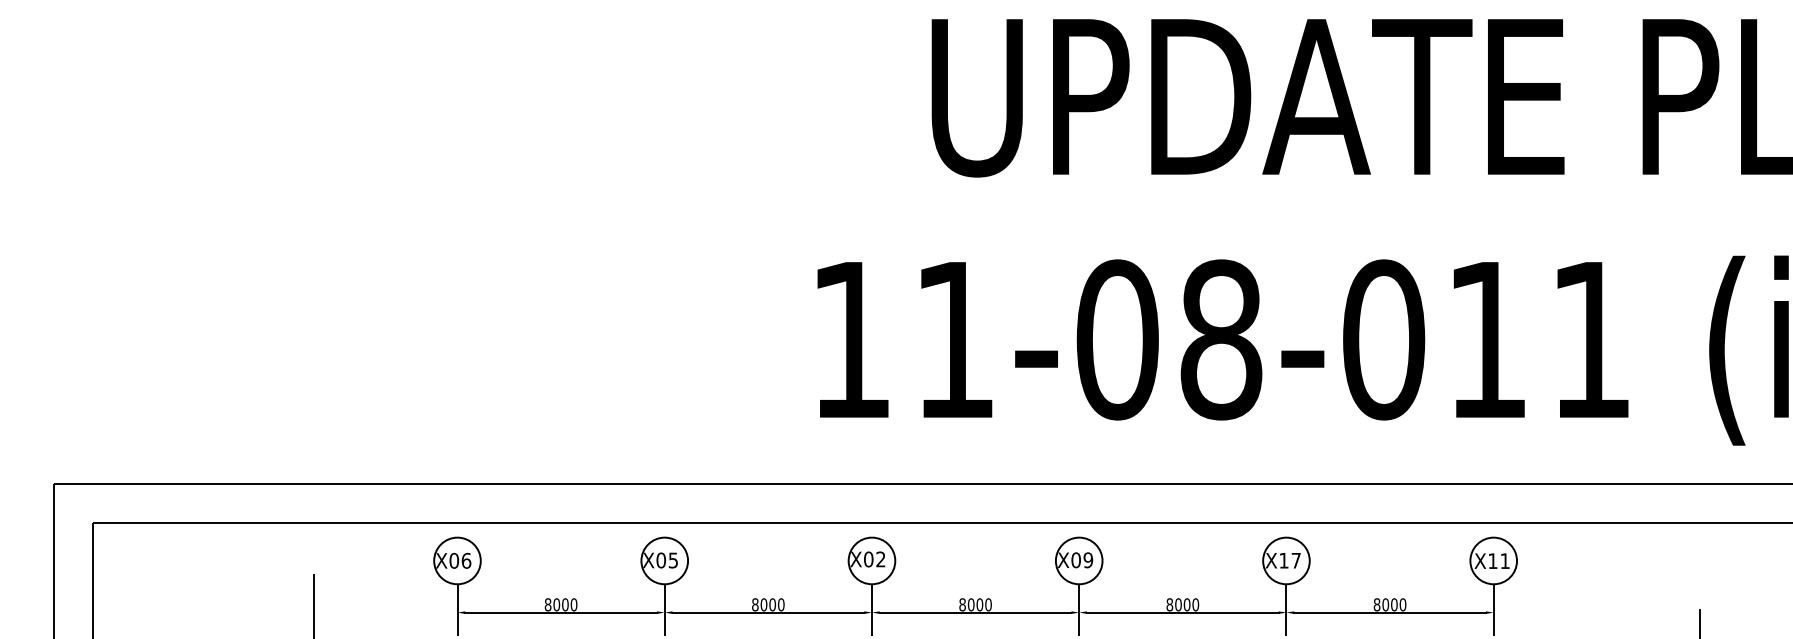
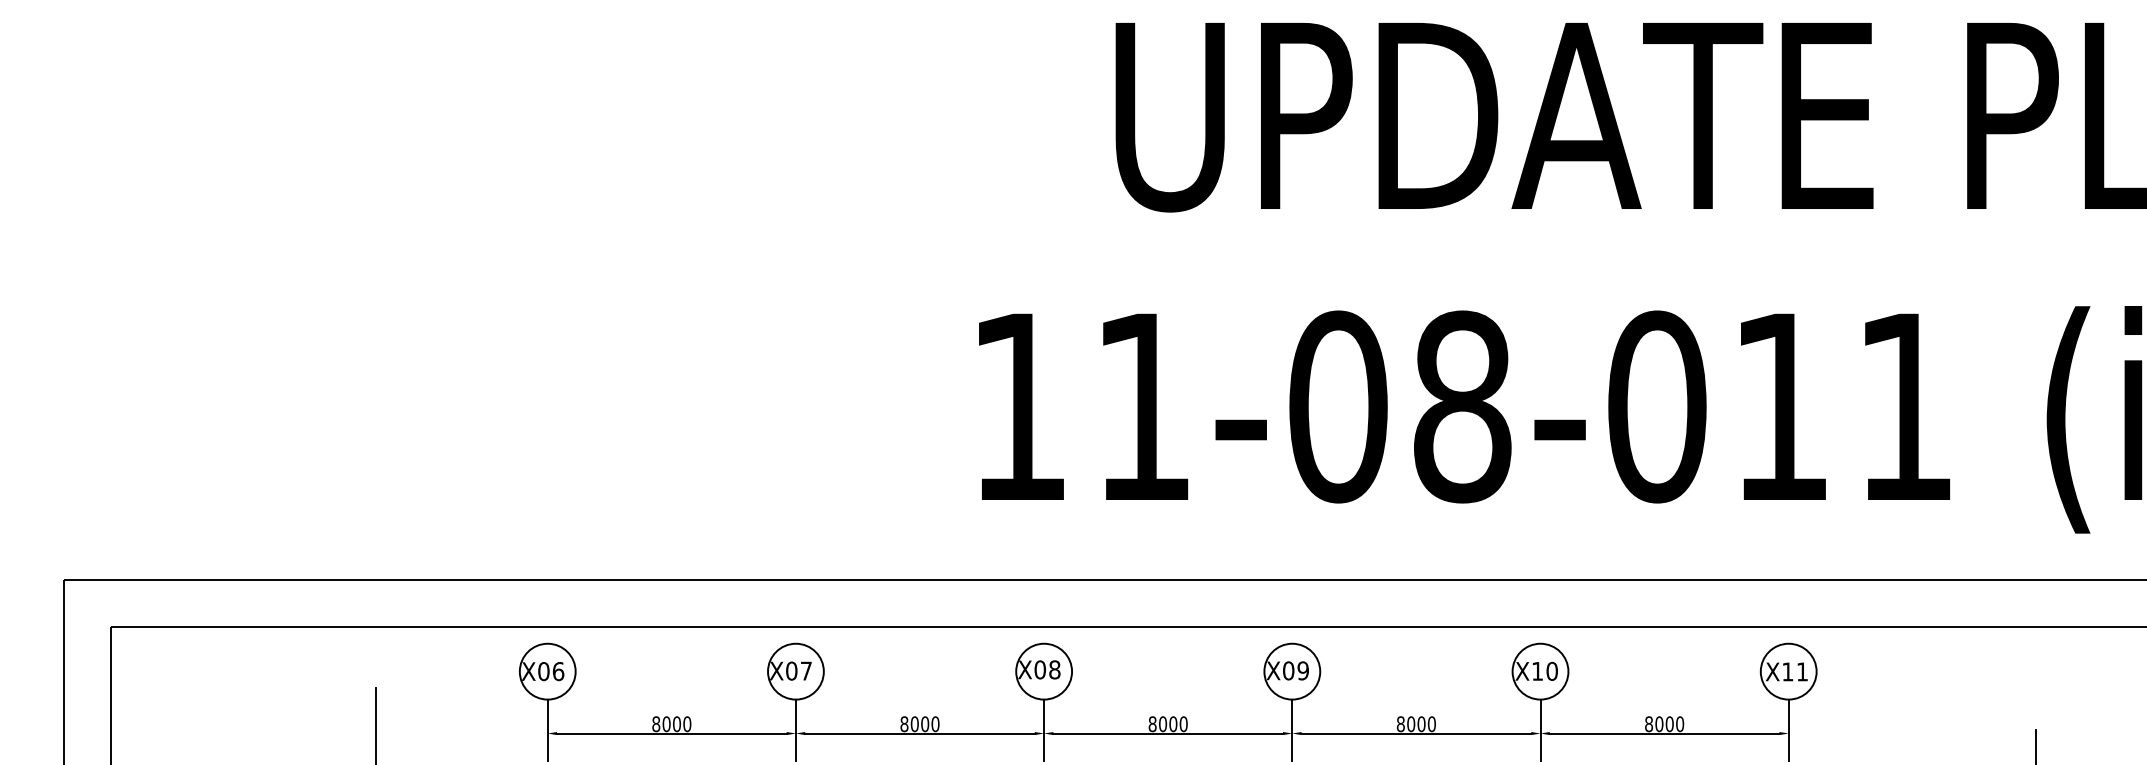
text: (672, 559) -> (805, 670), X05 -> X07
text: (880, 559) -> (1054, 669), X02 -> X08
text: (1295, 559) -> (1551, 670), X17 -> X10

